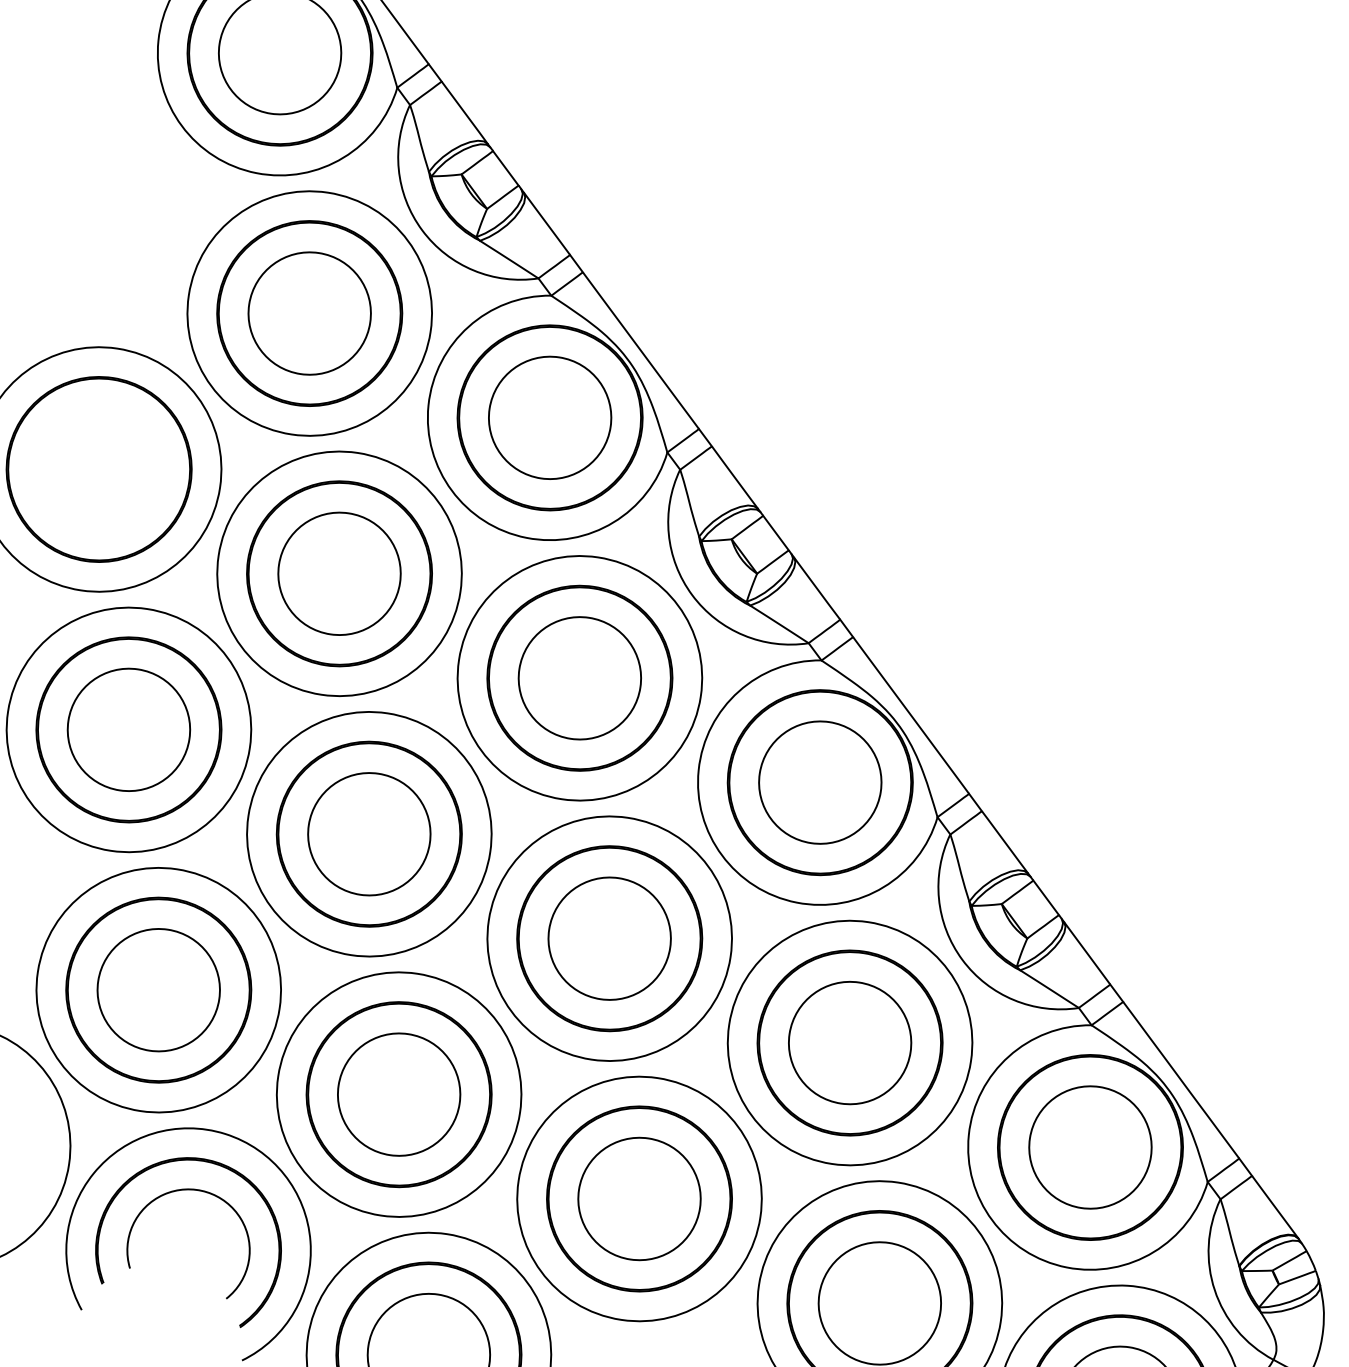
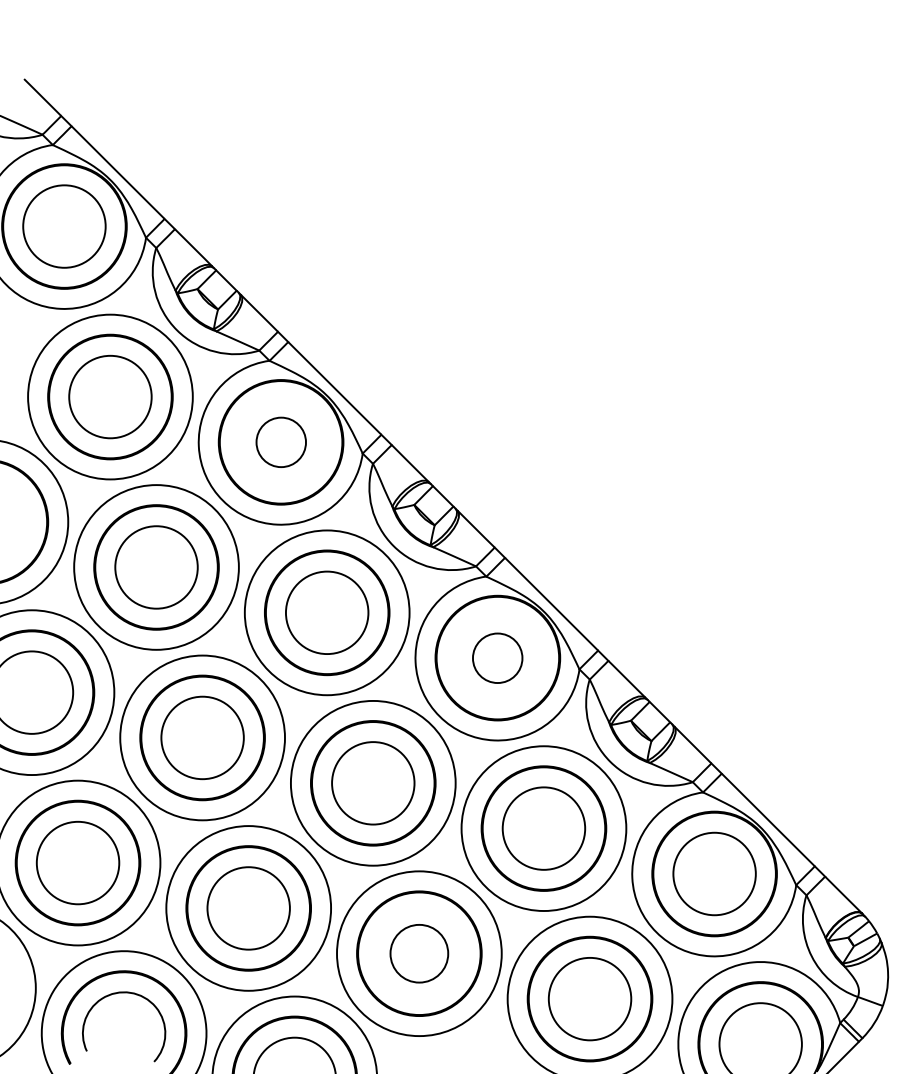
circle: (550, 418) -> (281, 442), size x0.6
circle: (819, 783) -> (497, 658), size x0.6
circle: (639, 1198) -> (419, 953), size x0.7

